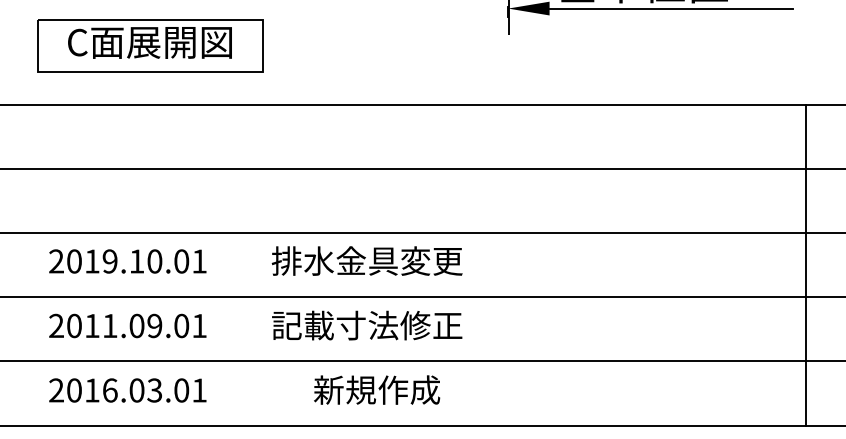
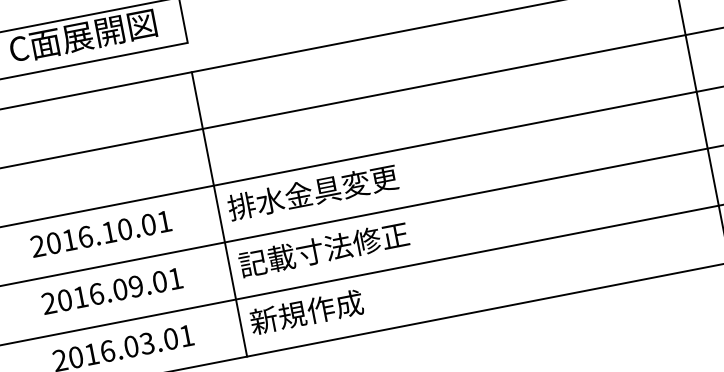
text: (109, 261) -> (84, 237), 2019.10.01 -> 2016.10.01
line: (260, 264) -> (219, 213), added
text: (110, 325) -> (96, 293), 2011.09.01 -> 2016.09.01
text: (377, 389) -> (306, 311), moved

